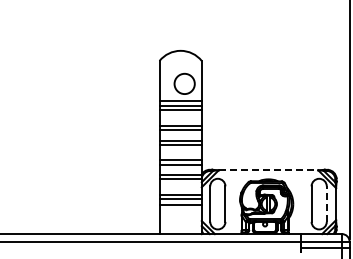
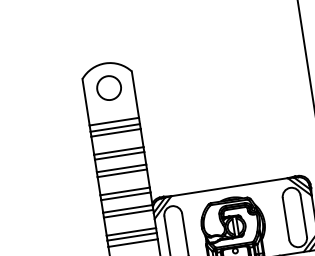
circle: (184, 83) -> (108, 87), moved
line: (268, 170) -> (229, 187), dashed -> solid
line: (326, 204) -> (303, 216), dashed -> solid

